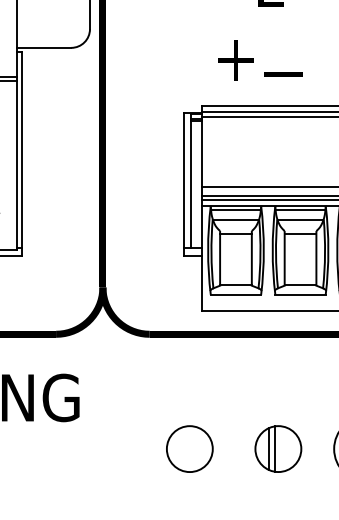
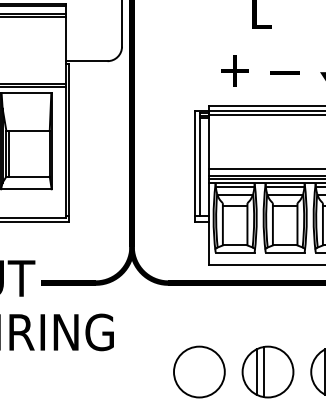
line: (282, 74) -> (284, 72), moved
circle: (189, 448) -> (199, 371), size x1.43
part: (277, 448) -> (267, 371), size x1.43

